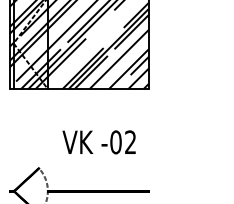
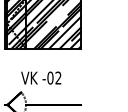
text: (99, 141) -> (41, 77), moved

